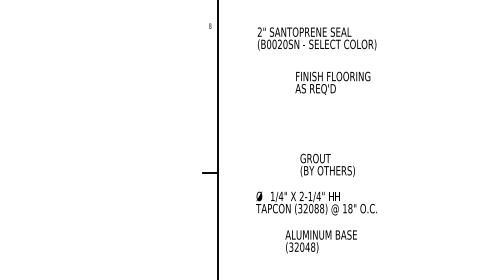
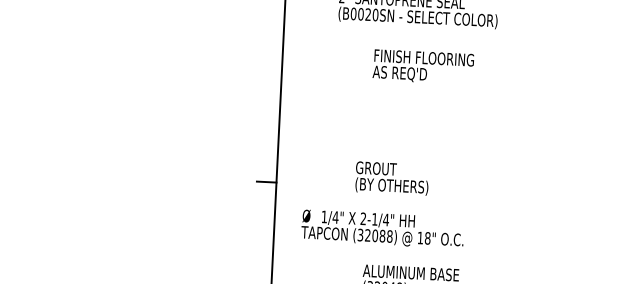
text: (332, 82) -> (422, 65), moved
text: (327, 164) -> (391, 177), moved
text: (316, 203) -> (382, 229), moved

